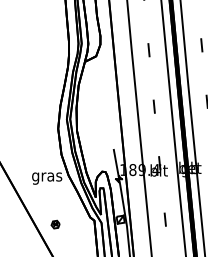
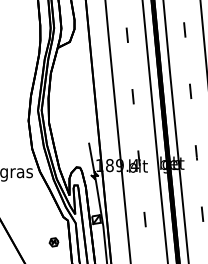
part: (55, 224) -> (53, 242), moved

